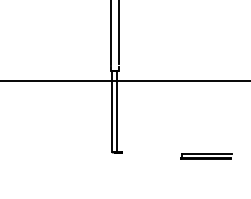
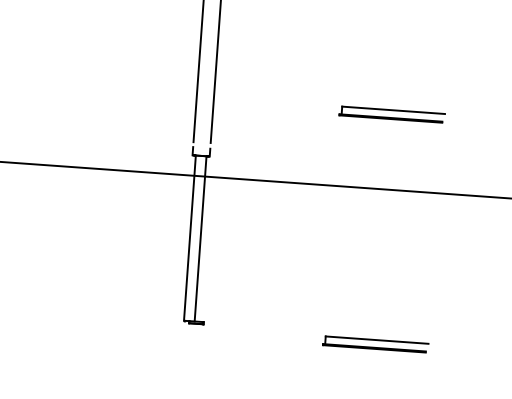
part: (206, 44) -> (393, 114), added

